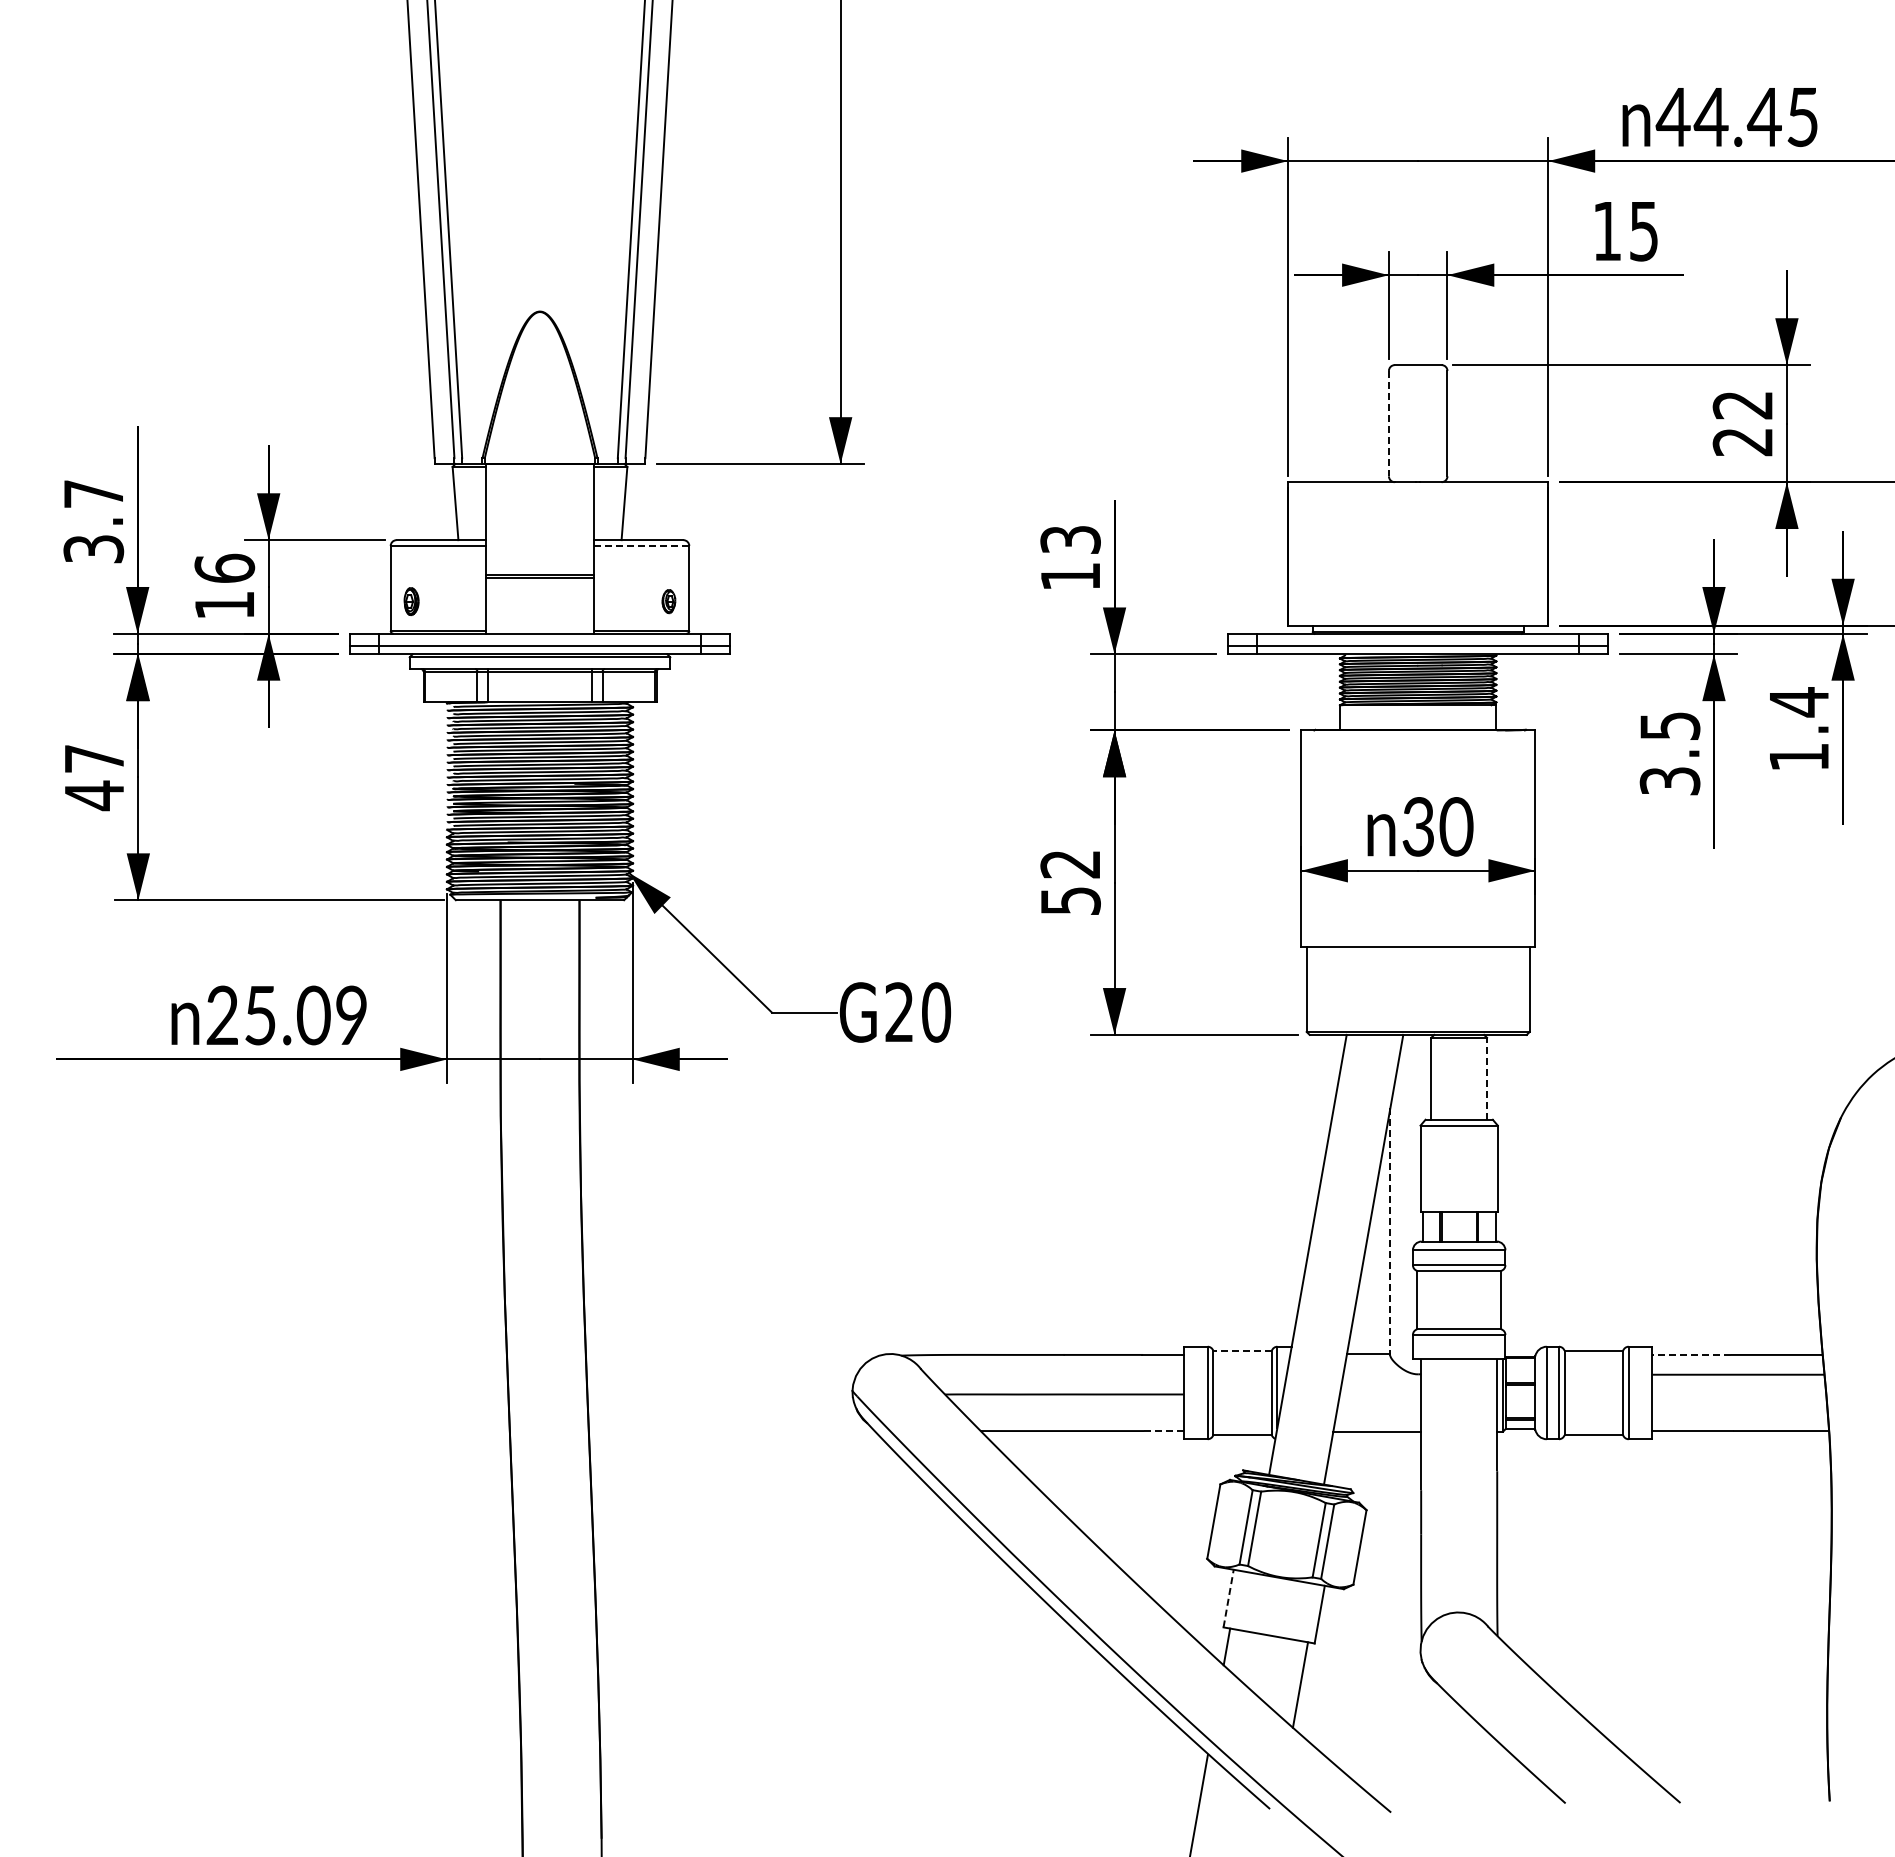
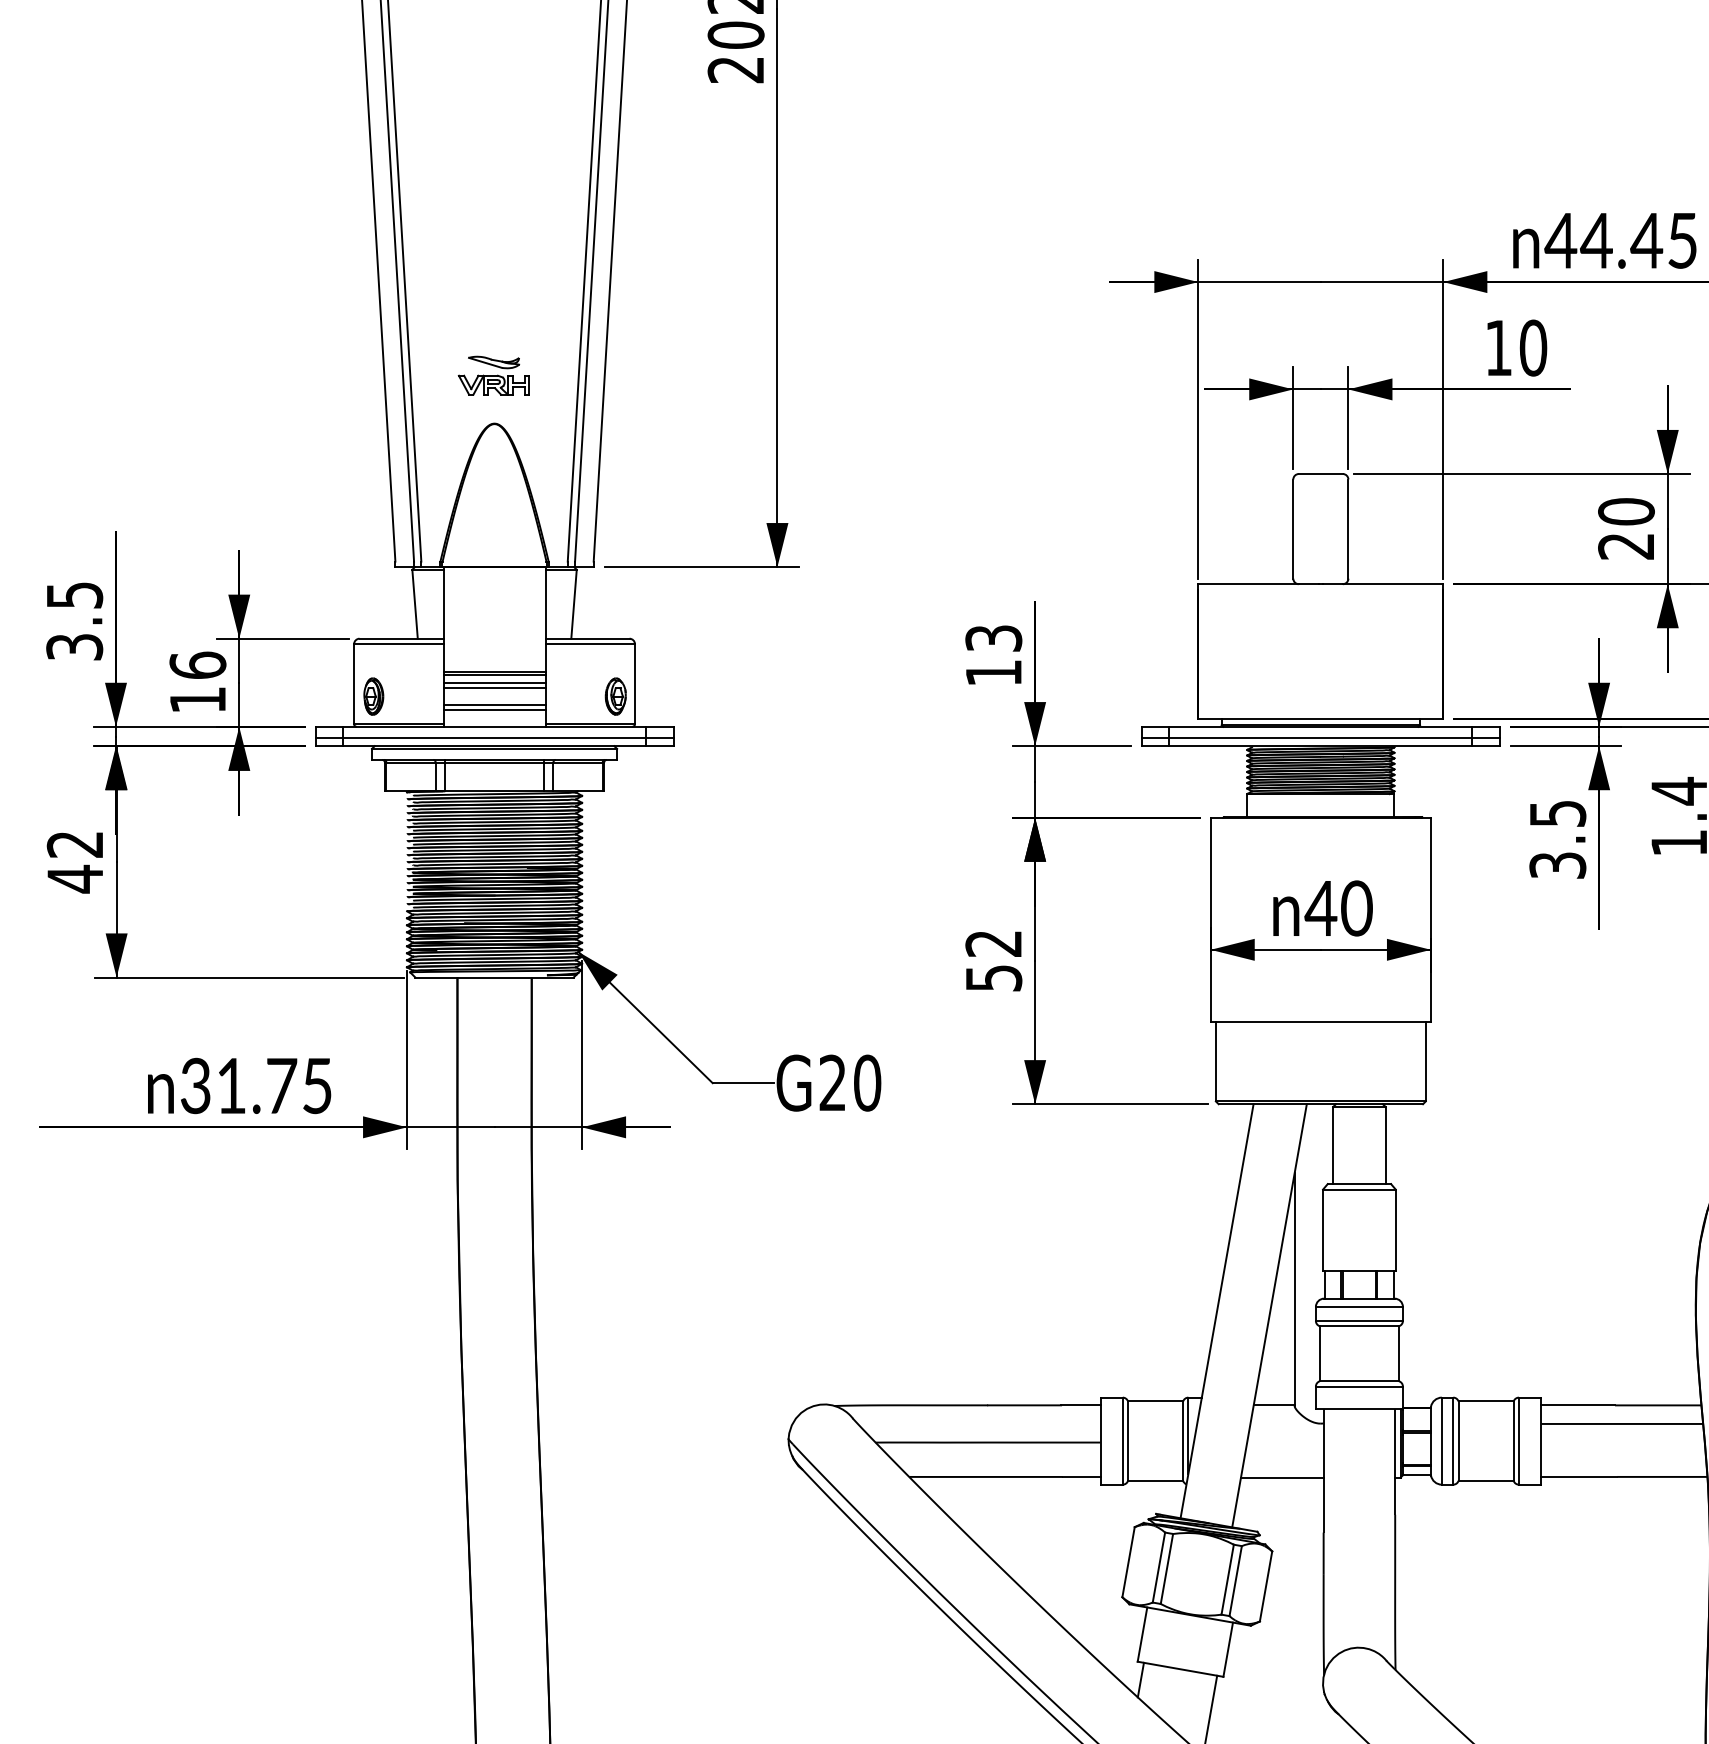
text: (1643, 231) -> (1532, 348), 15 -> 10
part: (539, 260) -> (494, 375), added
text: (1742, 404) -> (1625, 511), 22 -> 20
line: (1388, 423) -> (1292, 528), dashed -> solid
text: (94, 493) -> (75, 594), 3.7 -> 3.5
line: (641, 546) -> (590, 644), dashed -> solid
line: (539, 586) -> (494, 682), added
line: (539, 592) -> (494, 687), added
part: (411, 601) -> (373, 696), size x1.43
part: (668, 601) -> (615, 696), size x1.67
line: (539, 610) -> (494, 704), added
line: (539, 616) -> (494, 710), added
text: (93, 758) -> (74, 844), 47 -> 42
text: (1417, 826) -> (1320, 908), 30 -> 40
text: (286, 1015) -> (256, 1085), 25.09 -> 31.75
line: (1487, 1078) -> (1386, 1145), dashed -> solid
line: (1390, 1232) -> (1294, 1290), dashed -> solid
line: (1242, 1350) -> (1155, 1401), dashed -> solid
line: (1691, 1354) -> (1577, 1404), dashed -> solid
line: (1164, 1431) -> (1082, 1477), dashed -> solid
line: (1228, 1598) -> (1142, 1634), dashed -> solid

